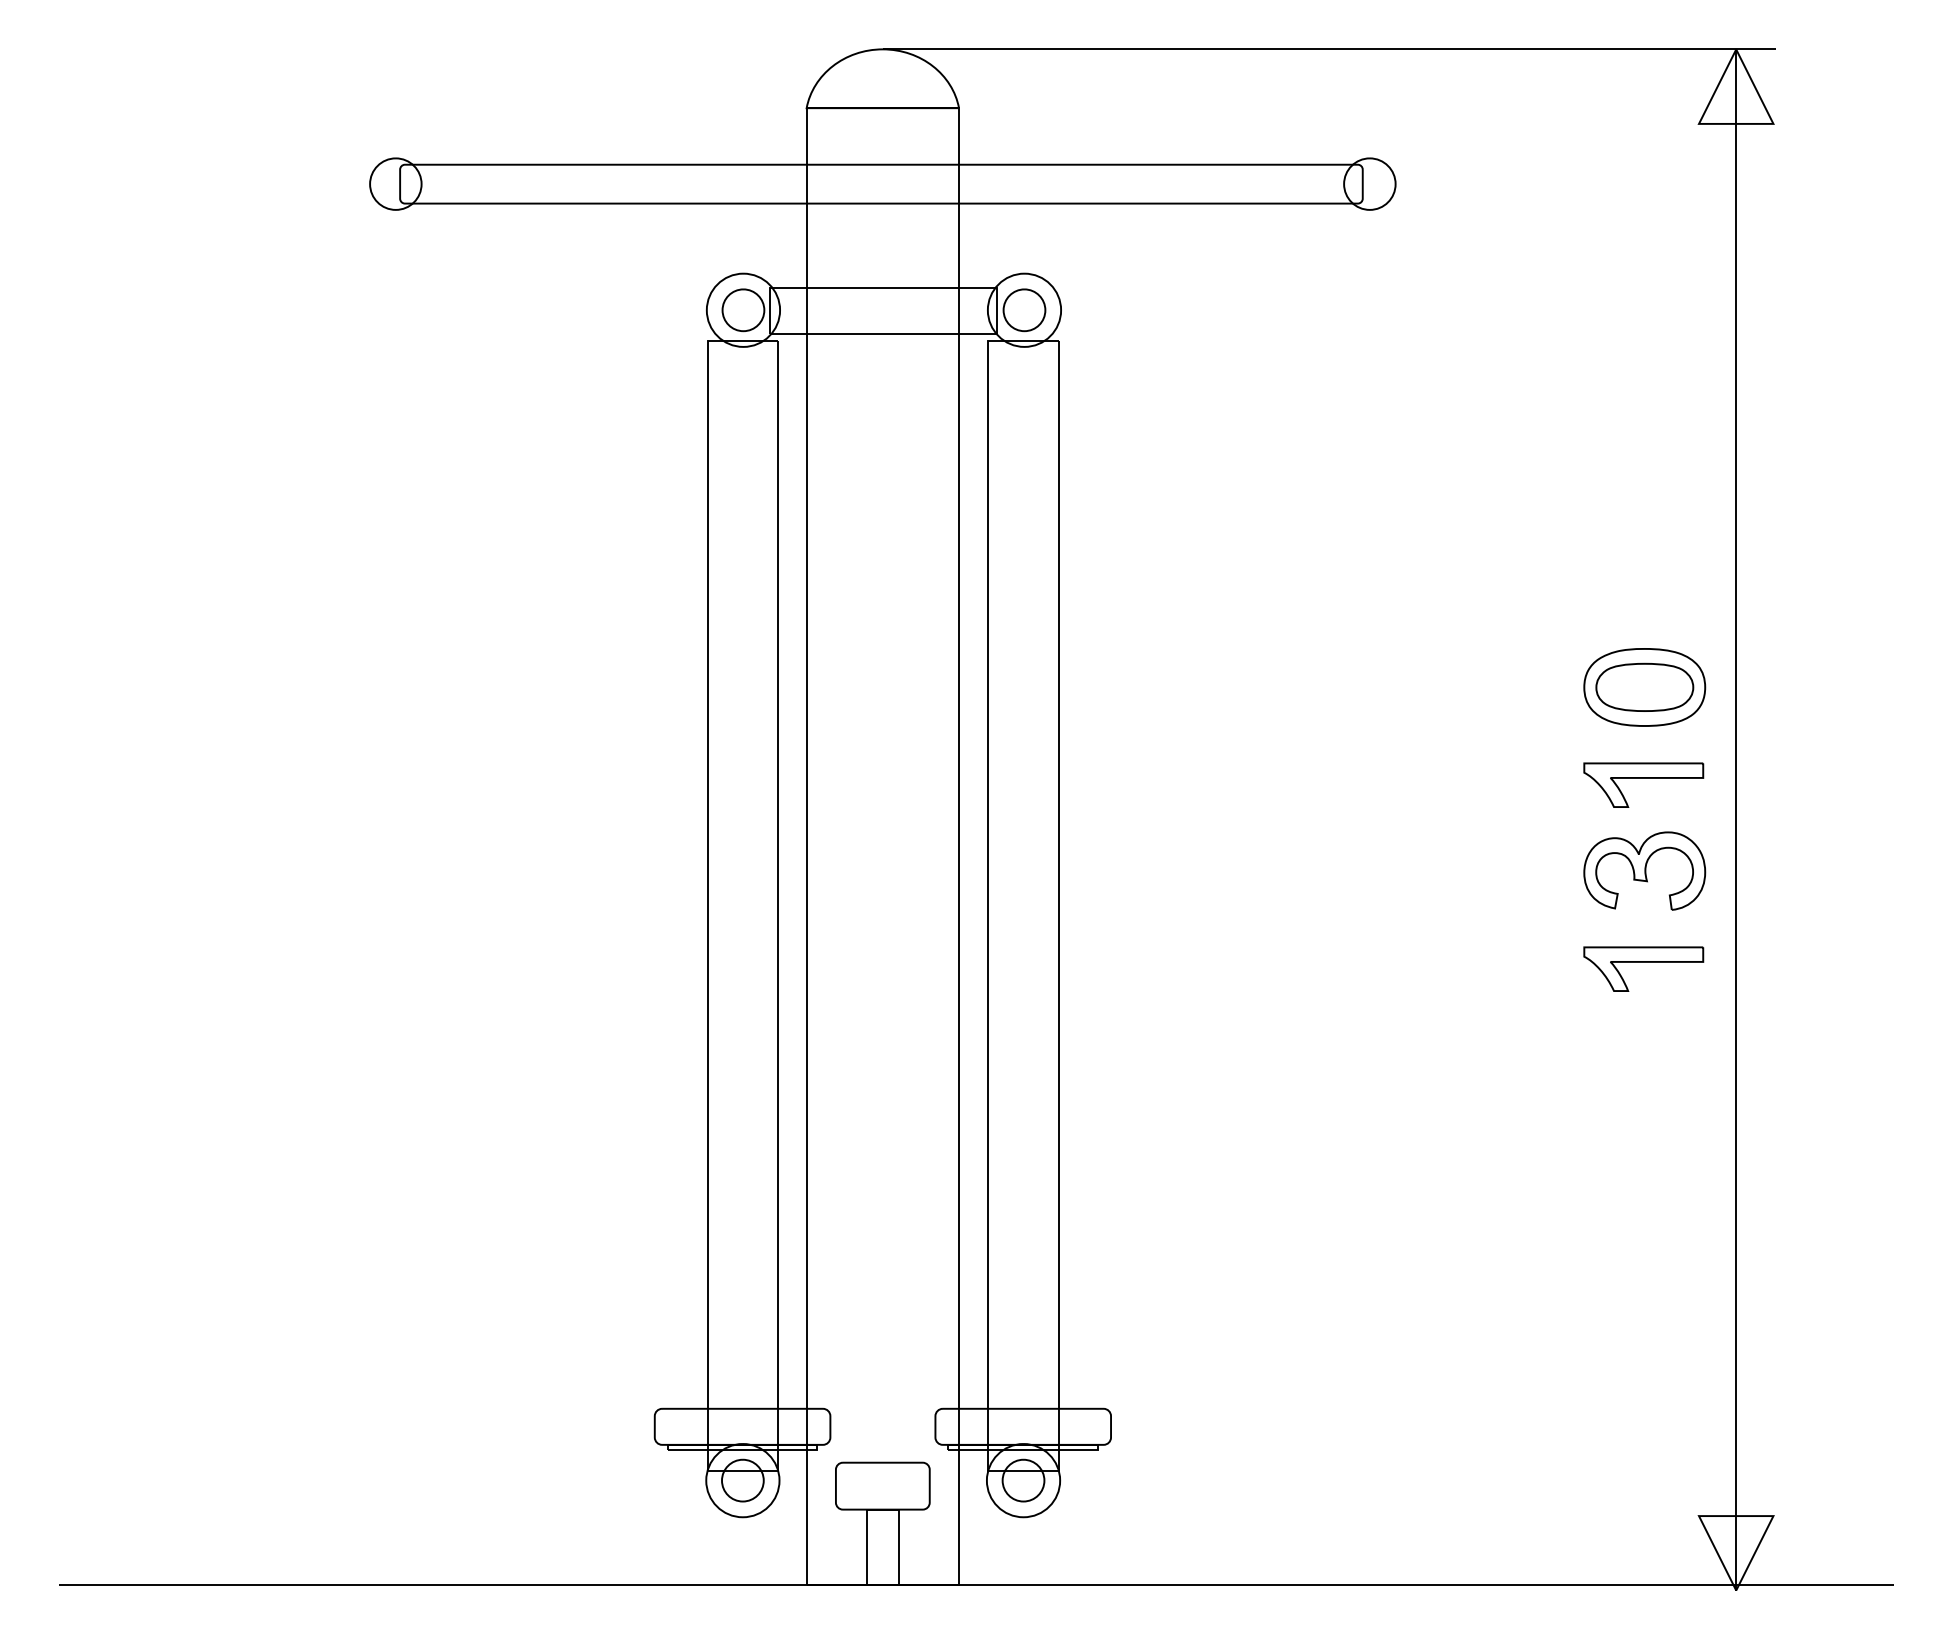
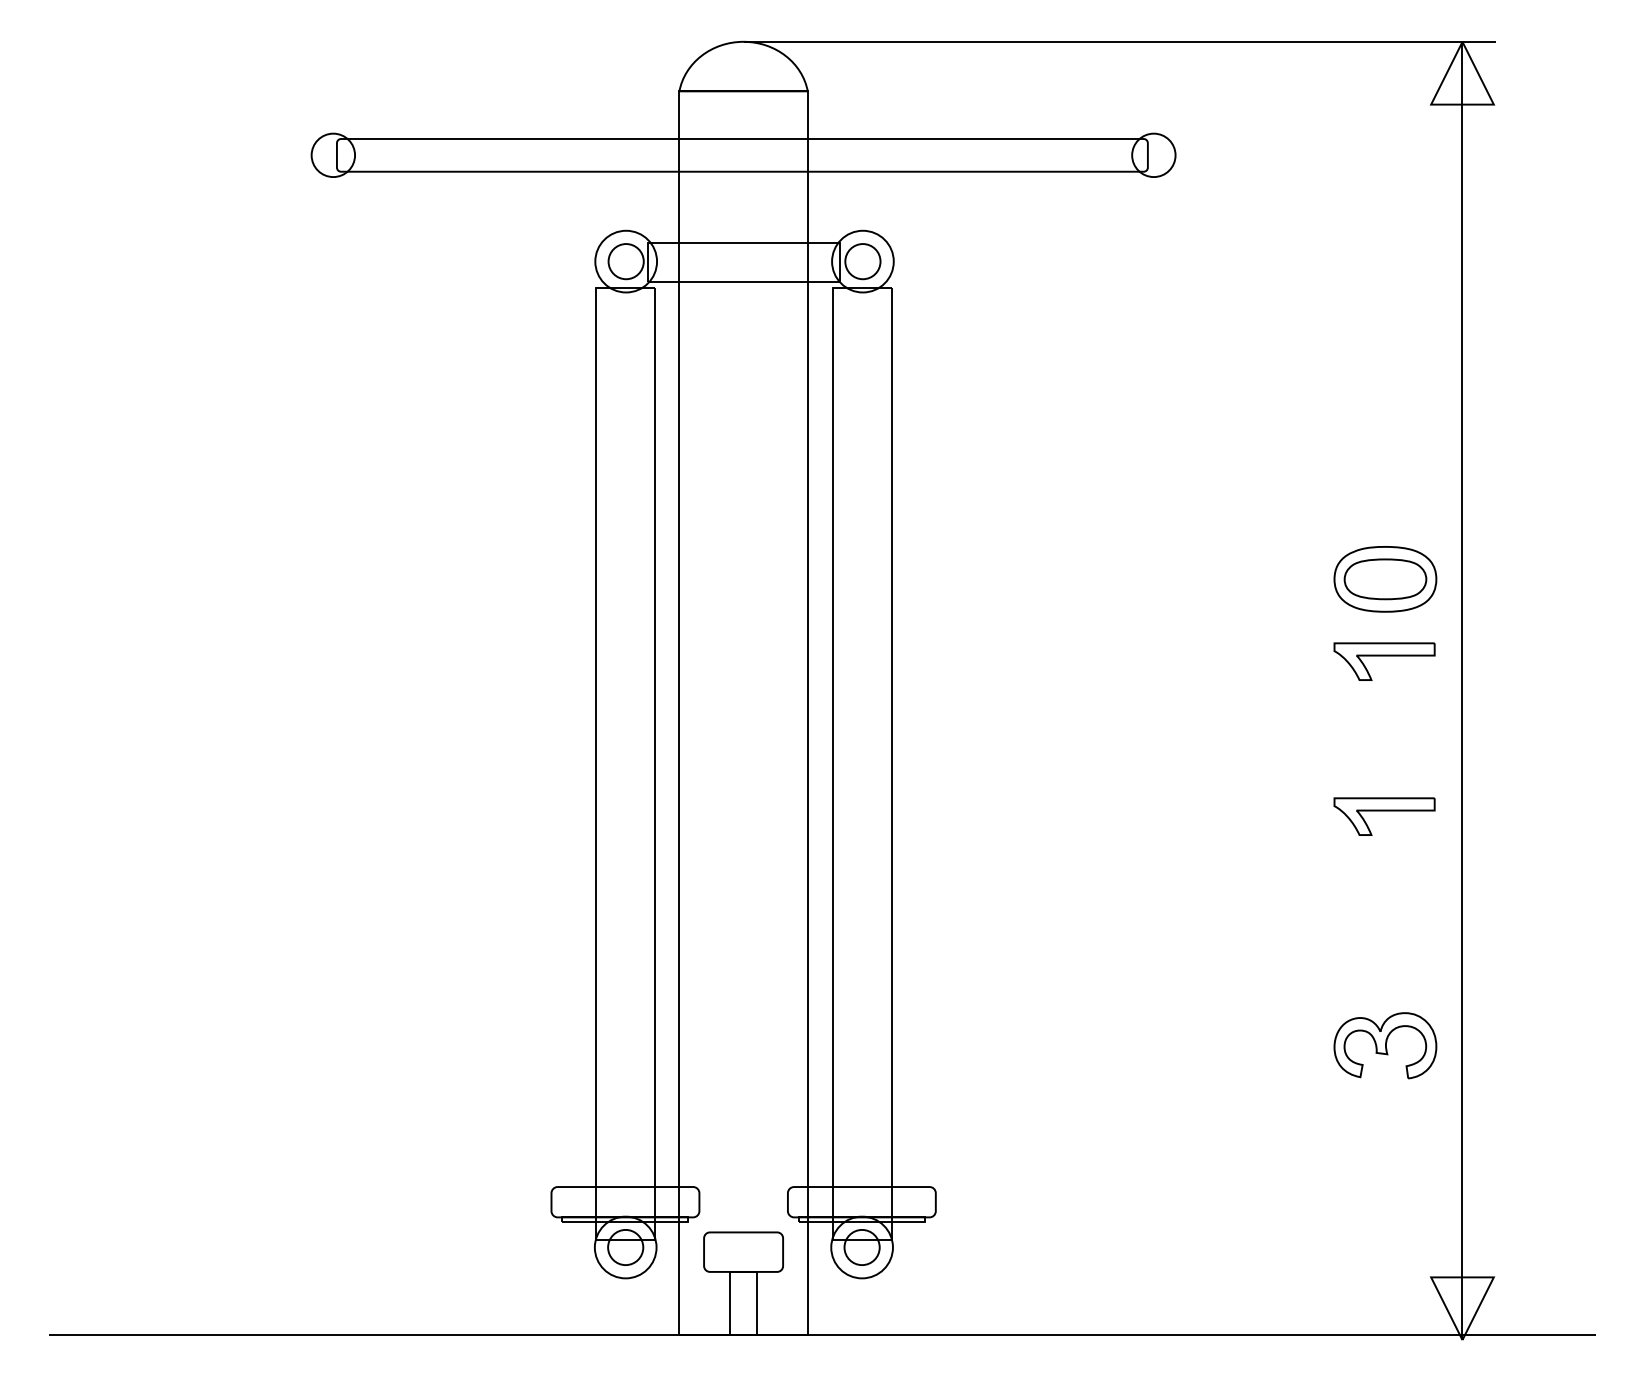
part: (1644, 870) -> (1385, 1045), moved

